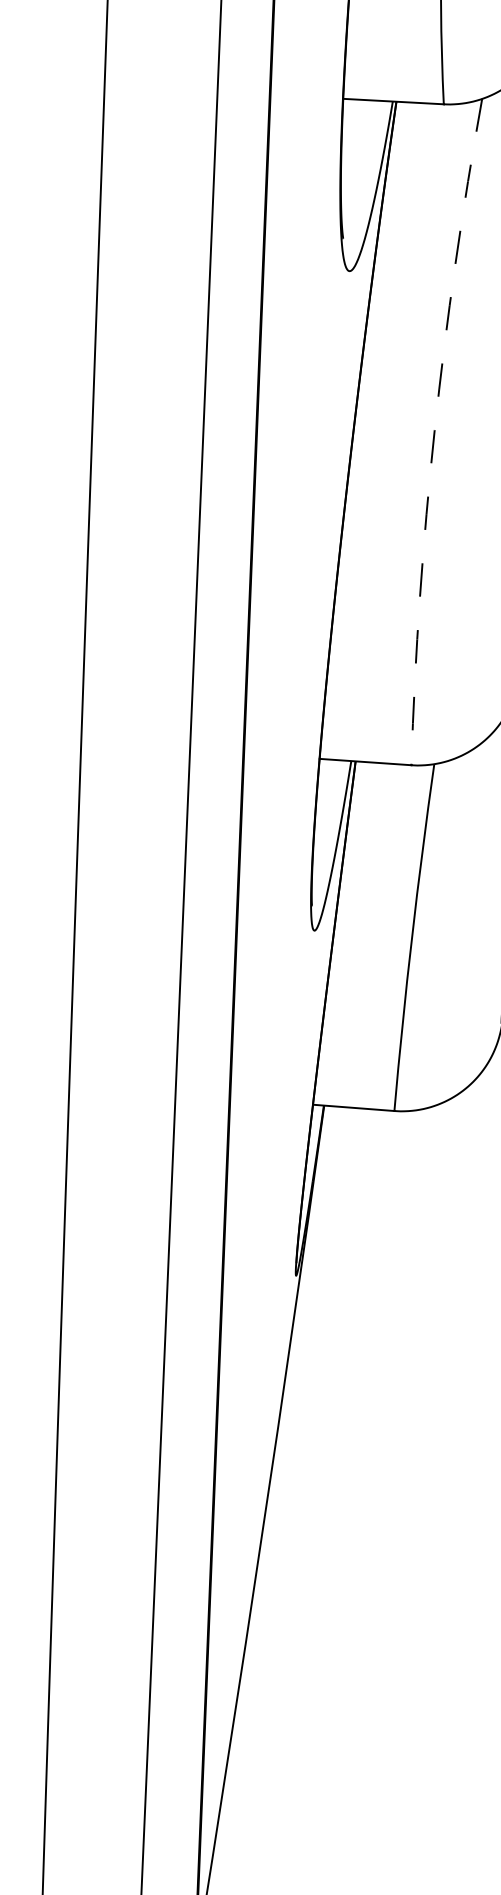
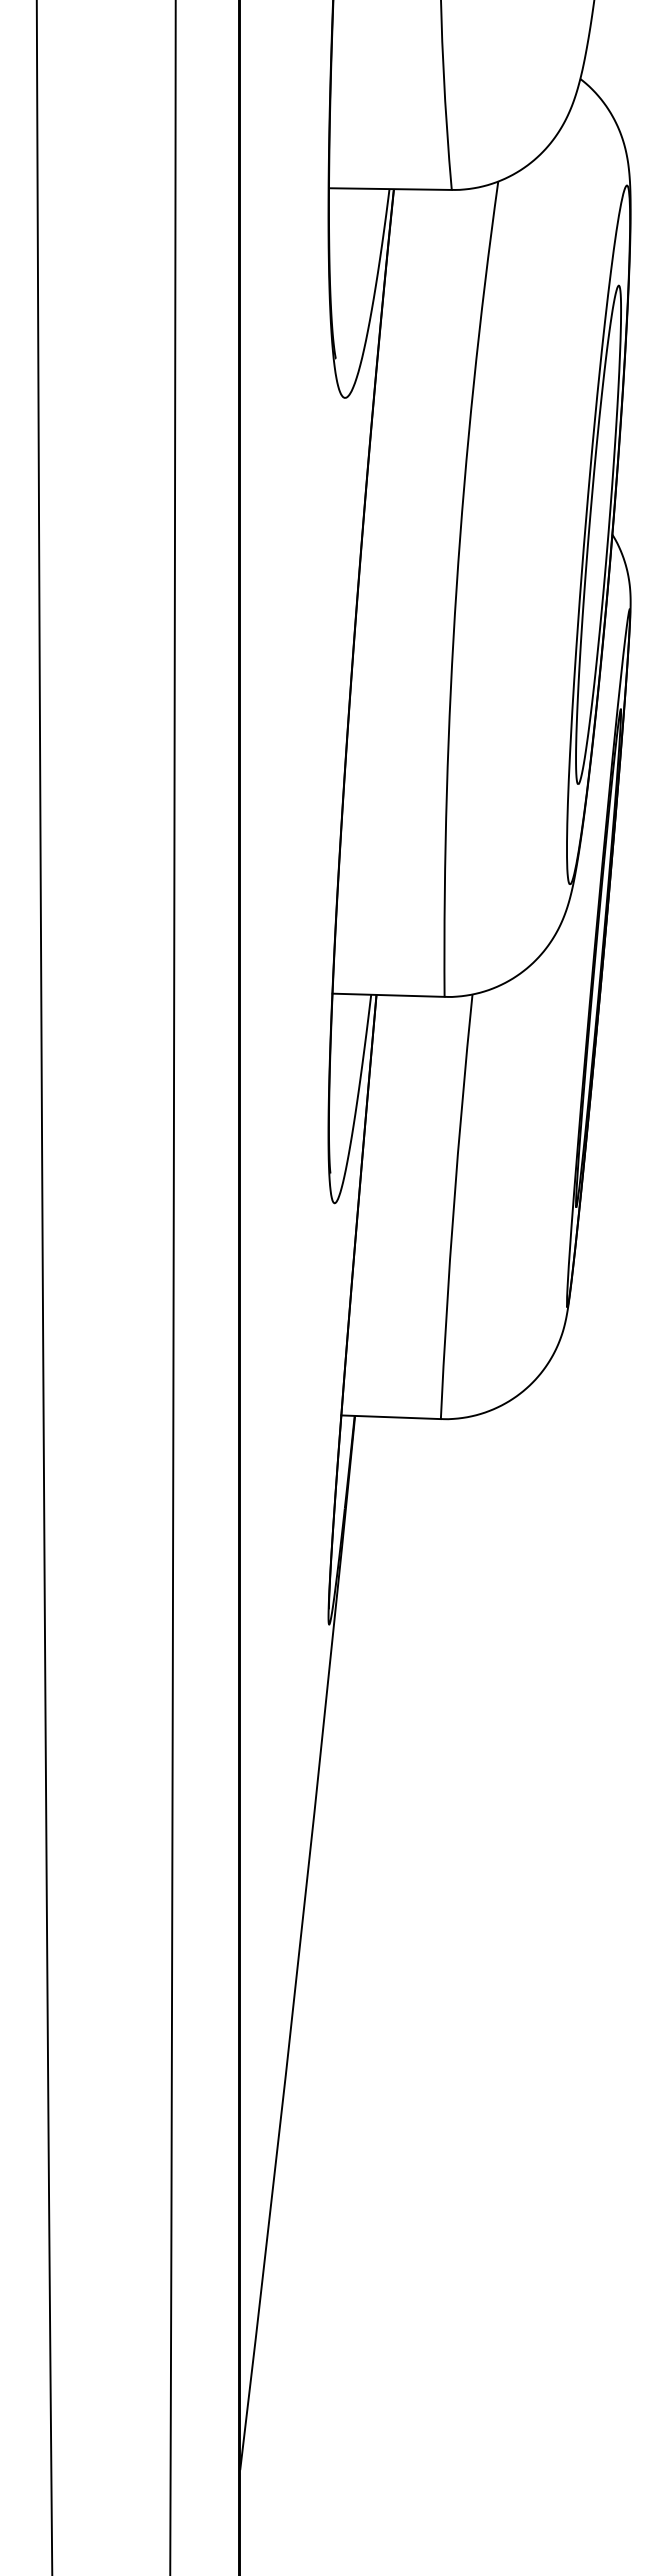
arc: (434, 430) -> (456, 588), dashed -> solid

